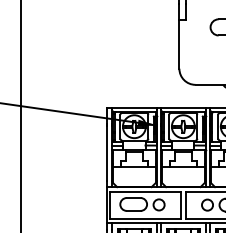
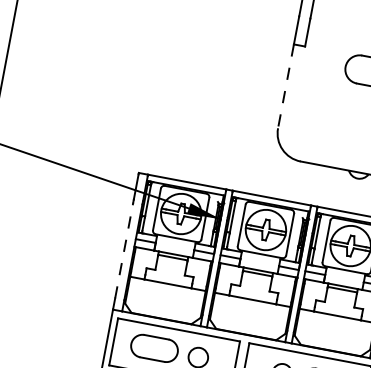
line: (179, 45) -> (285, 88), solid -> dashed
line: (106, 153) -> (124, 251), solid -> dashed

